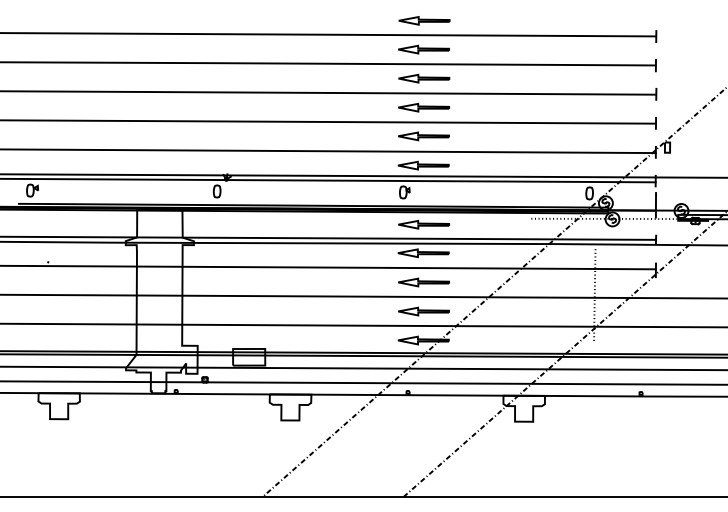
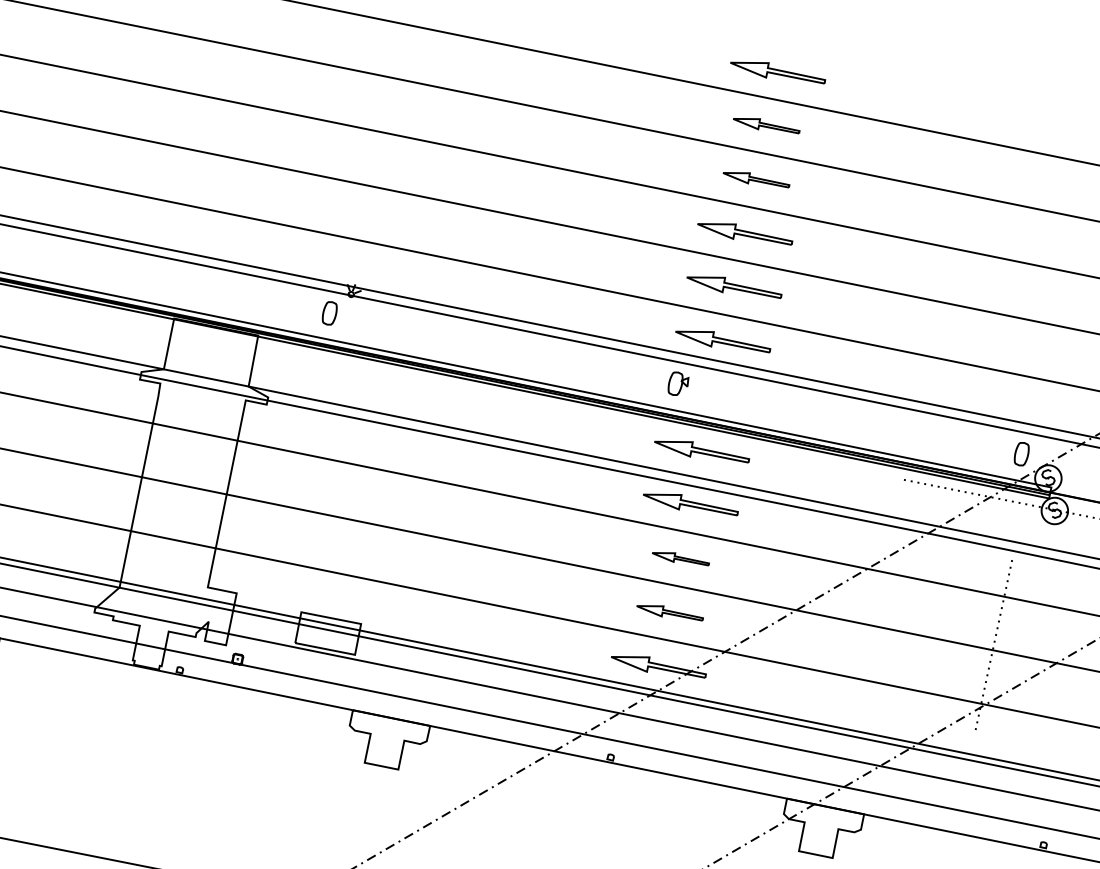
part: (423, 49) -> (765, 125), size x0.7
part: (424, 78) -> (756, 179), size x0.7
part: (423, 282) -> (679, 558), size x0.6
part: (423, 311) -> (669, 612), size x0.7

